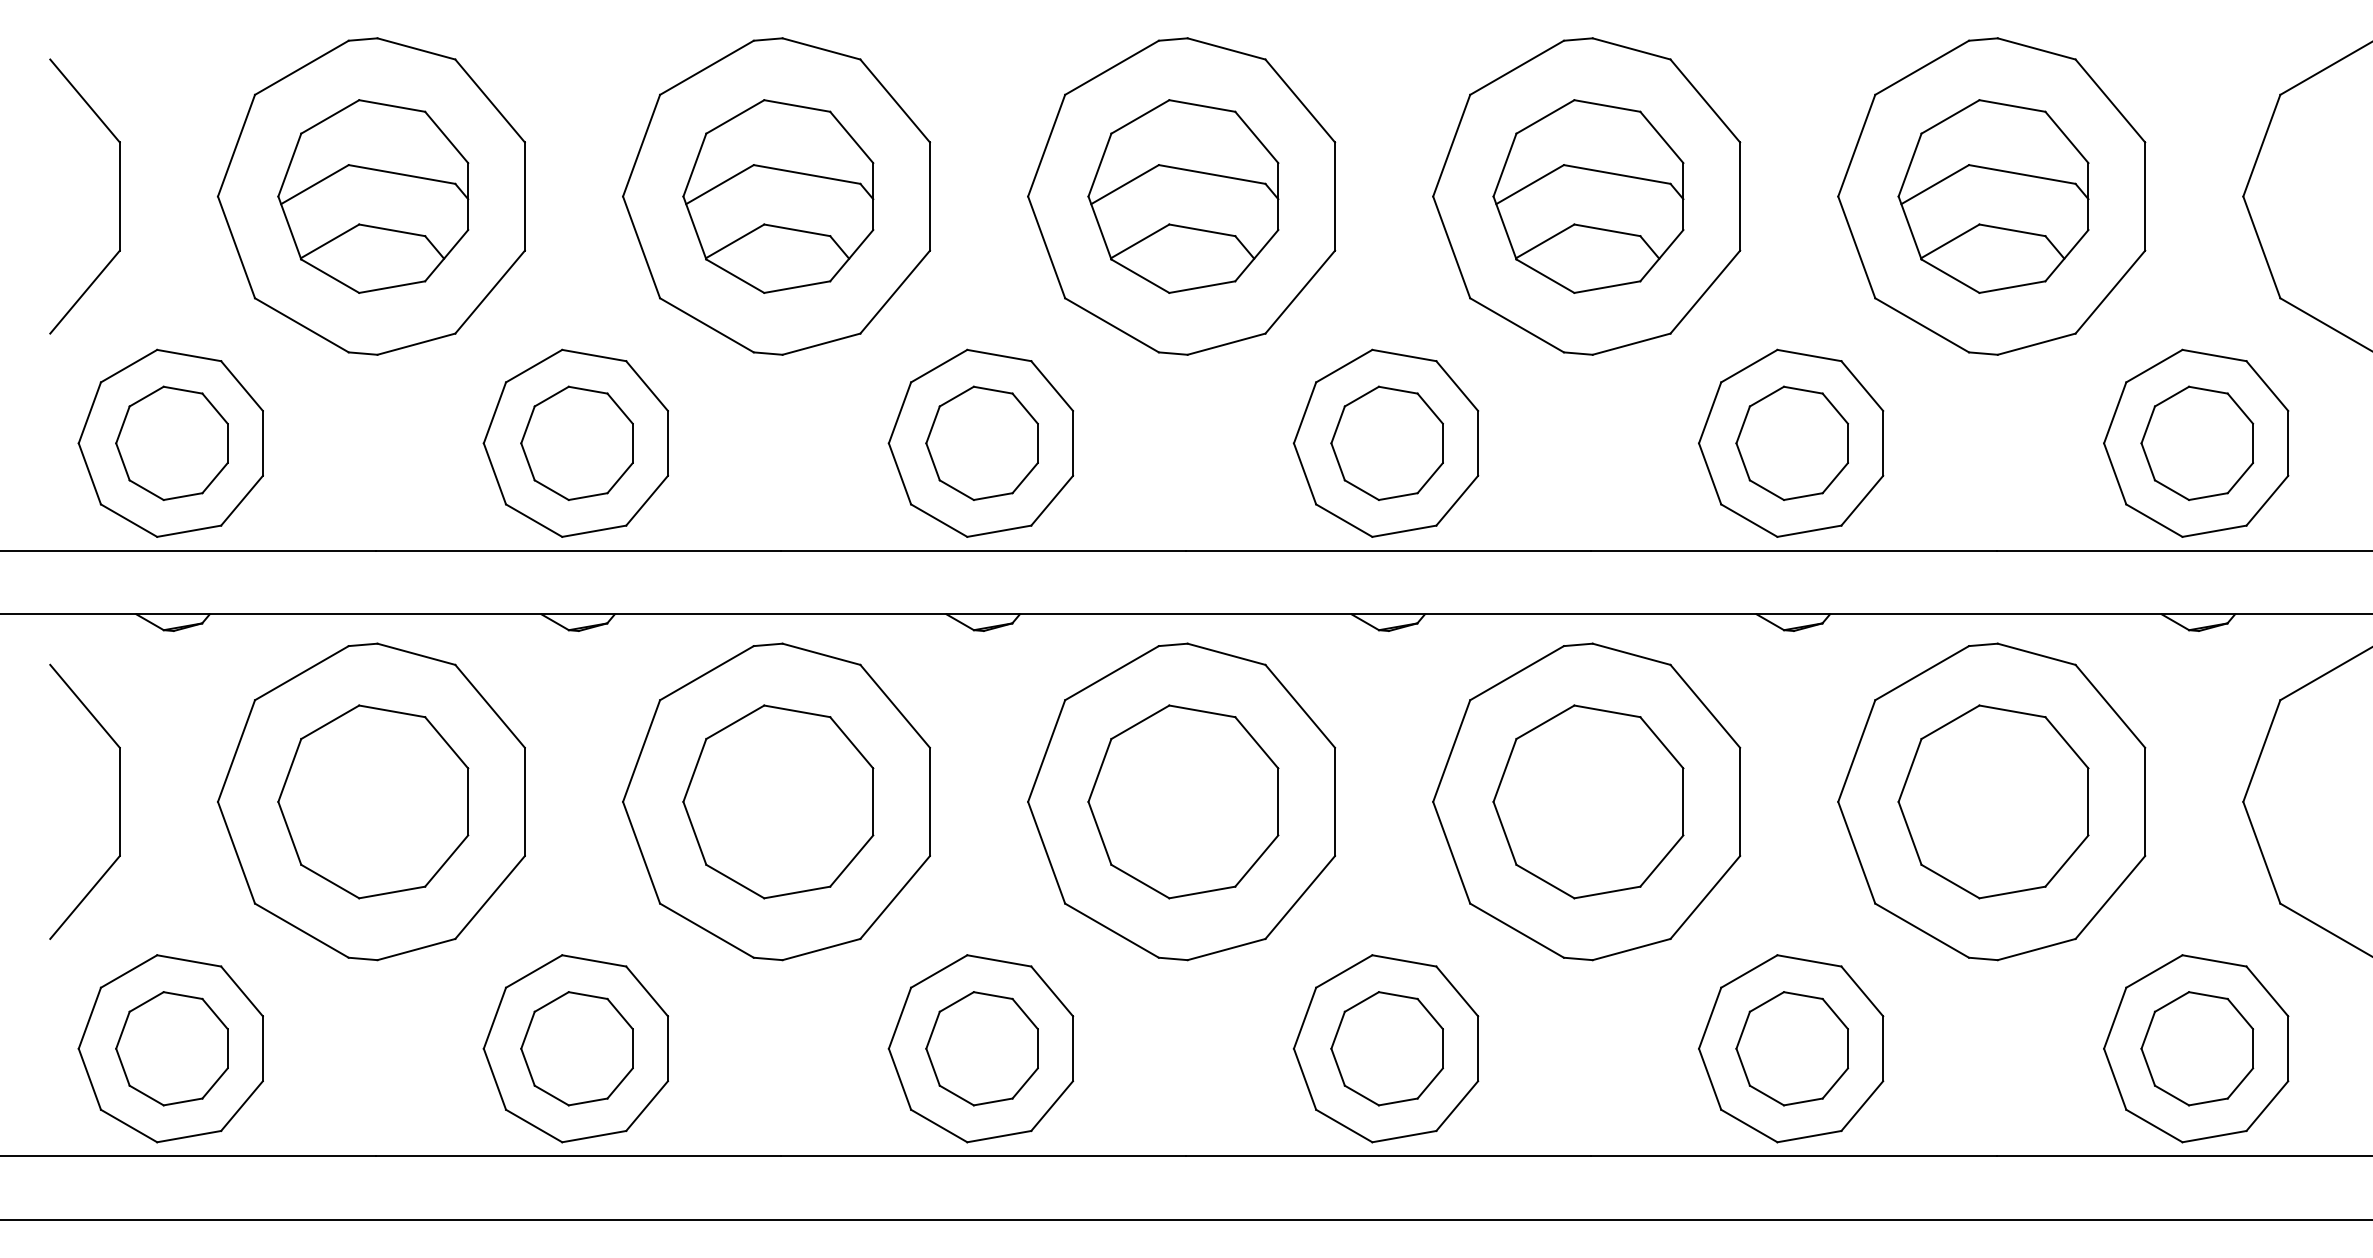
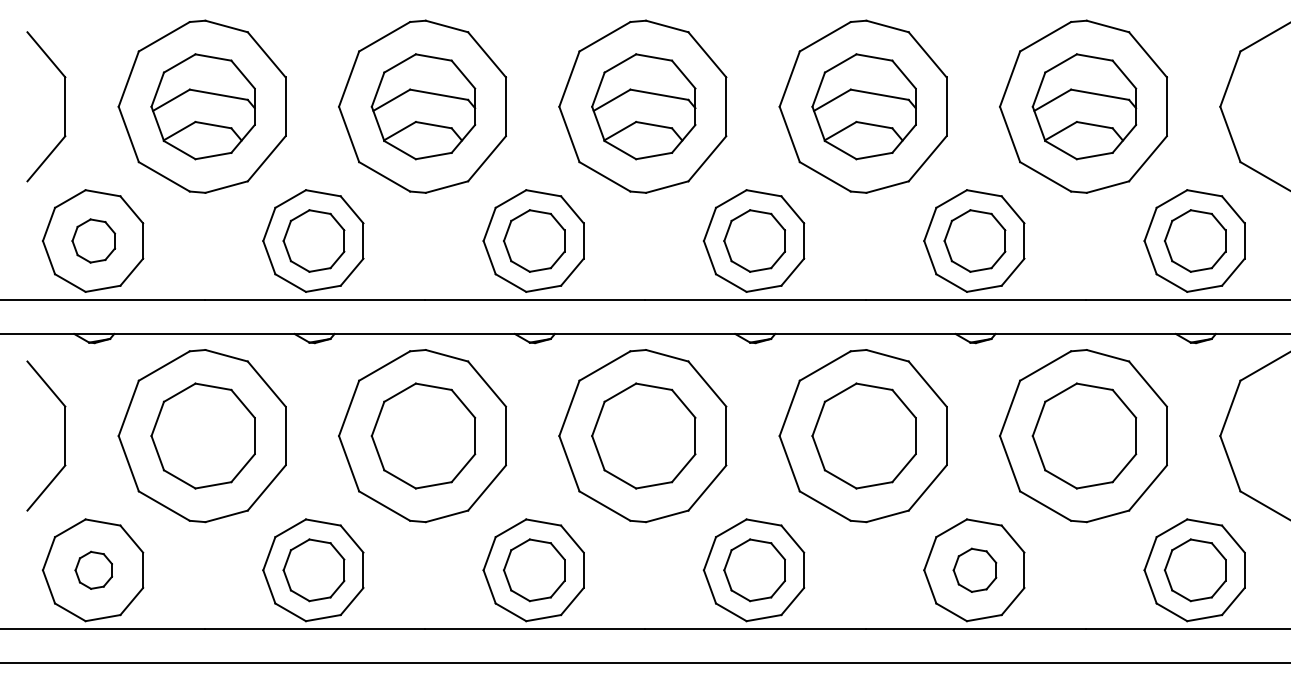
part: (171, 442) -> (93, 240), size x0.7
part: (171, 1049) -> (93, 570), size x0.6
part: (1791, 1049) -> (974, 570), size x0.7

